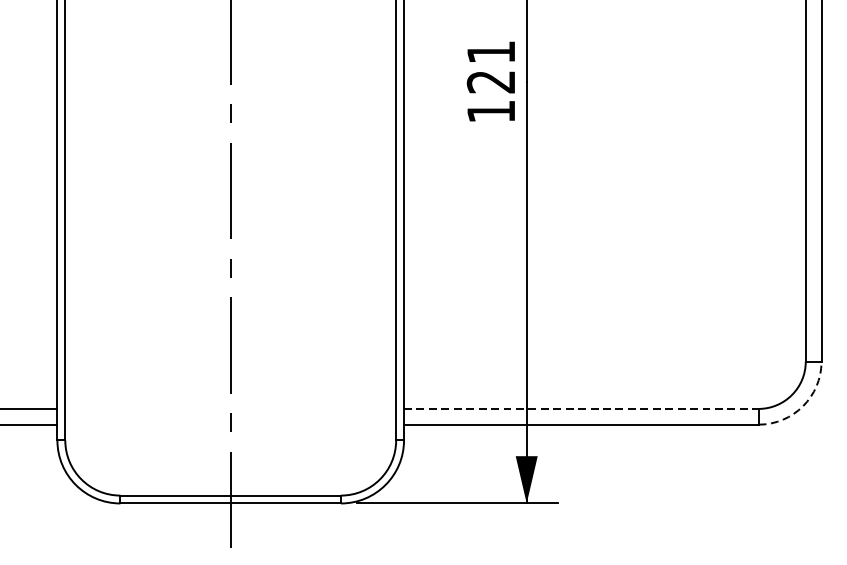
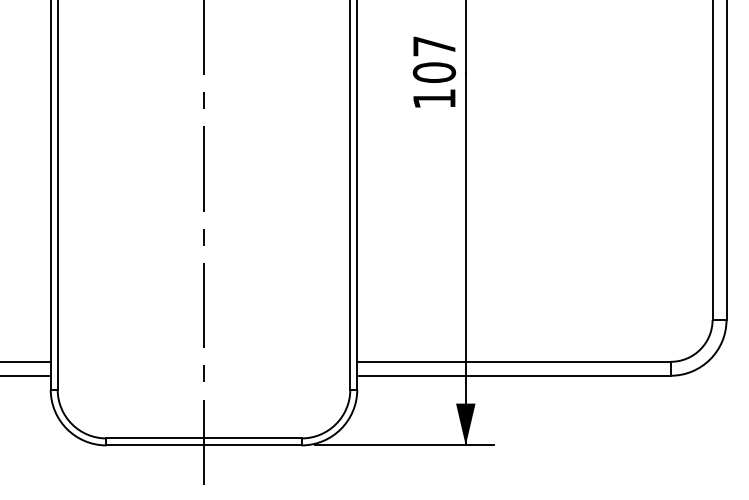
text: (491, 67) -> (434, 59), 121 -> 107
arc: (803, 406) -> (710, 359), dashed -> solid
line: (581, 408) -> (514, 361), dashed -> solid

